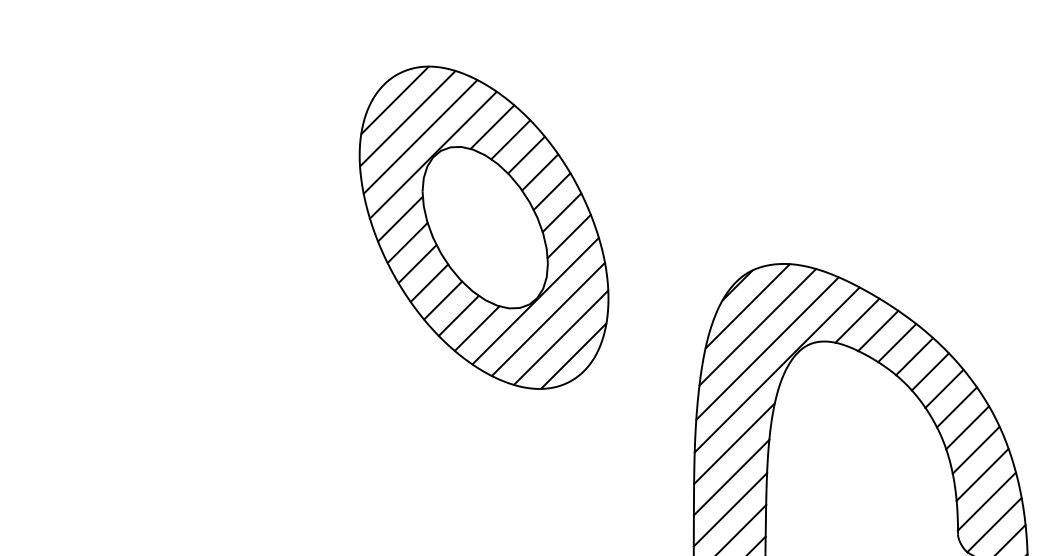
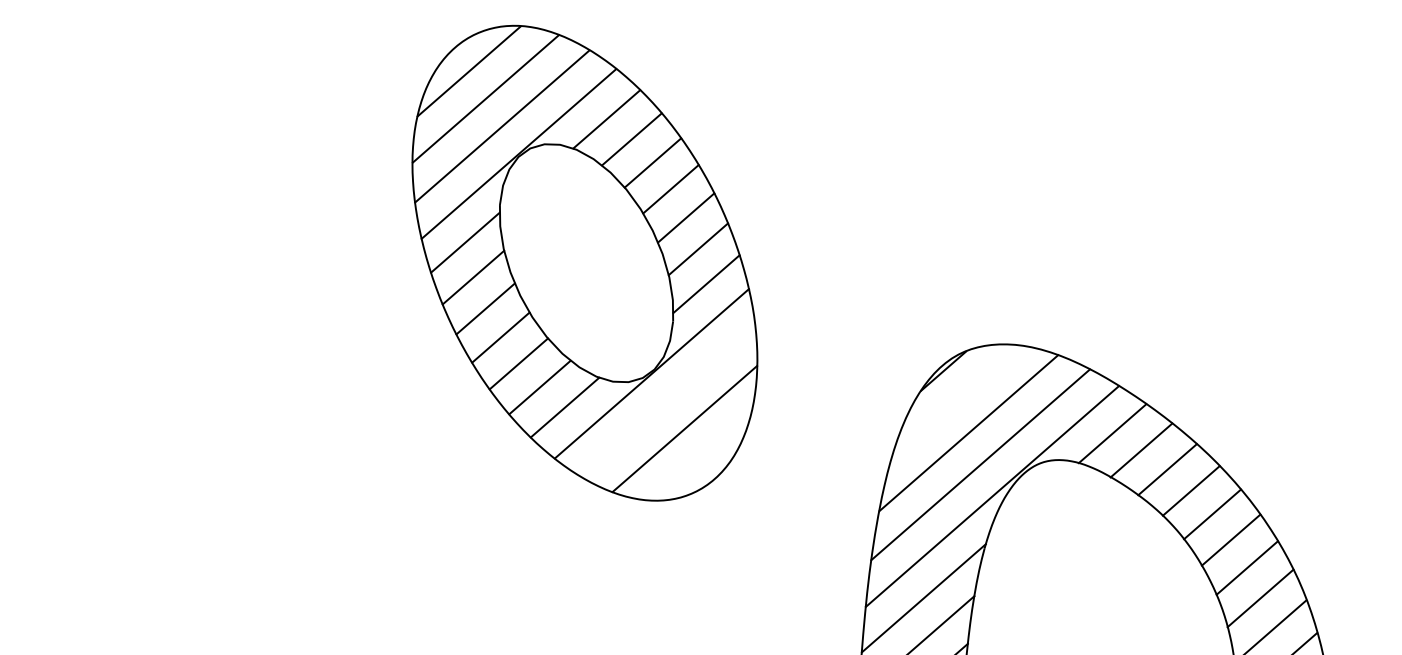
line: (747, 306) -> (955, 402), removed
line: (548, 318) -> (668, 400), removed
line: (573, 355) -> (700, 455), removed

